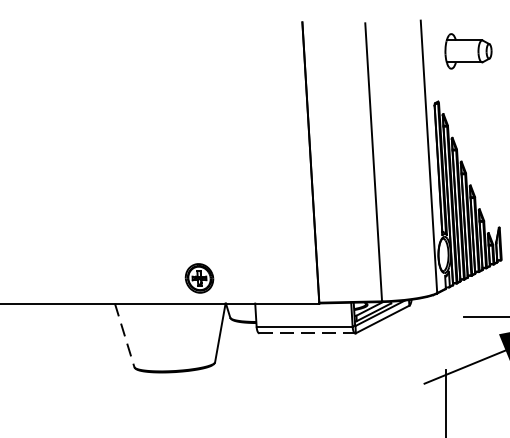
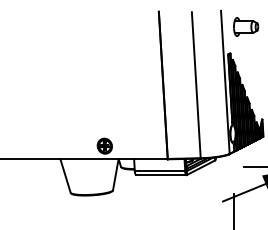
line: (309, 334) -> (162, 175), dashed -> solid
line: (124, 336) -> (65, 176), dashed -> solid

